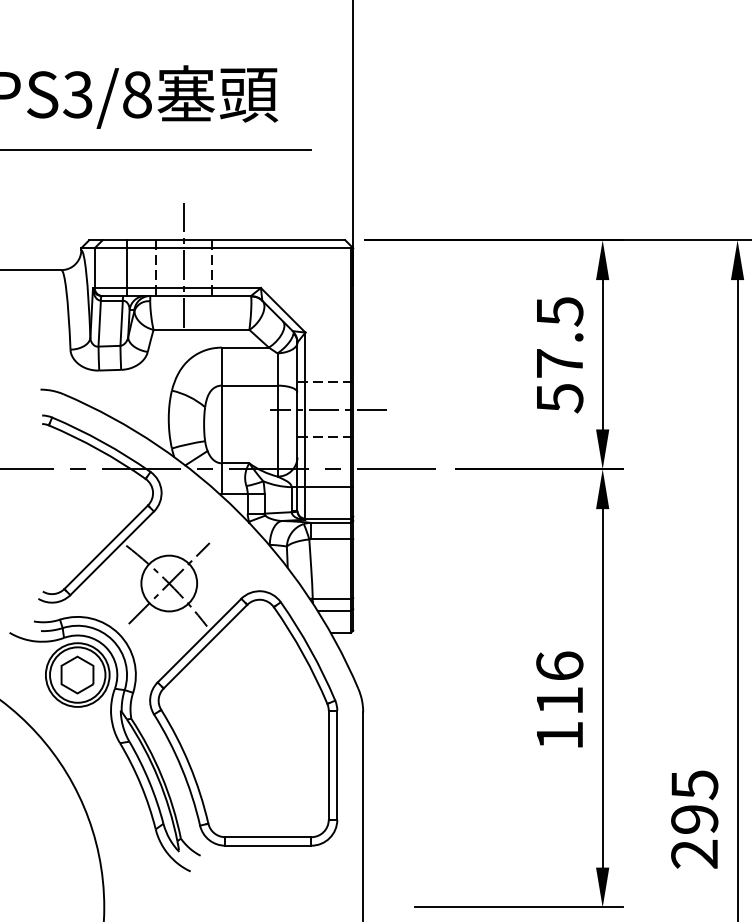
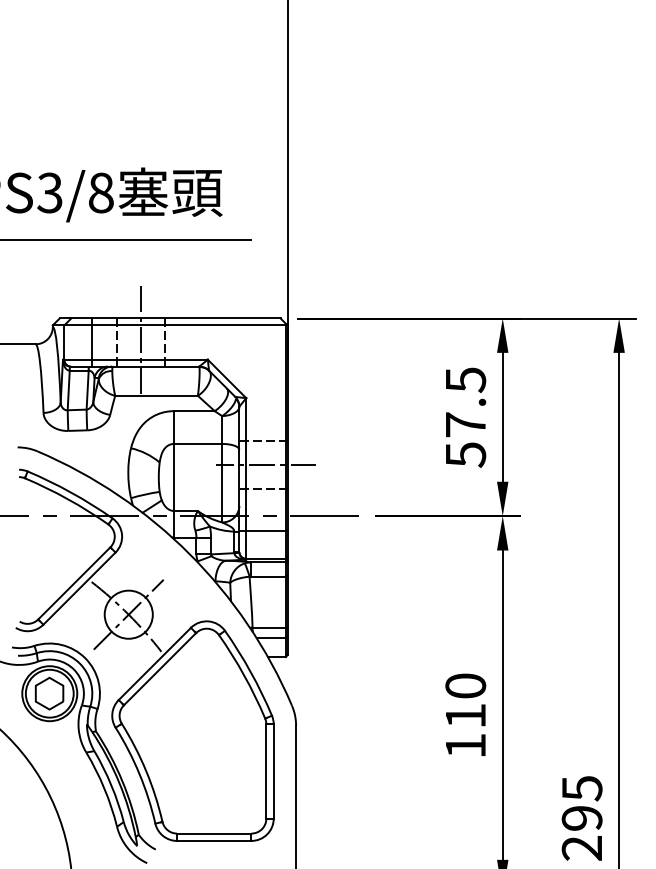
text: (559, 665) -> (465, 685), 116 -> 110

